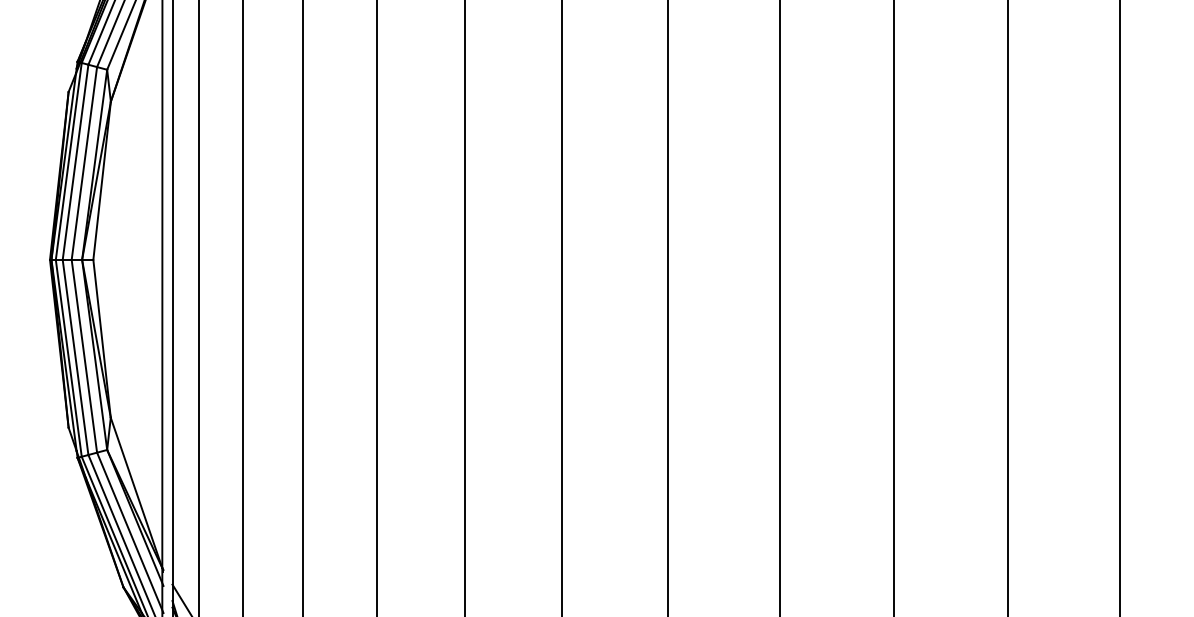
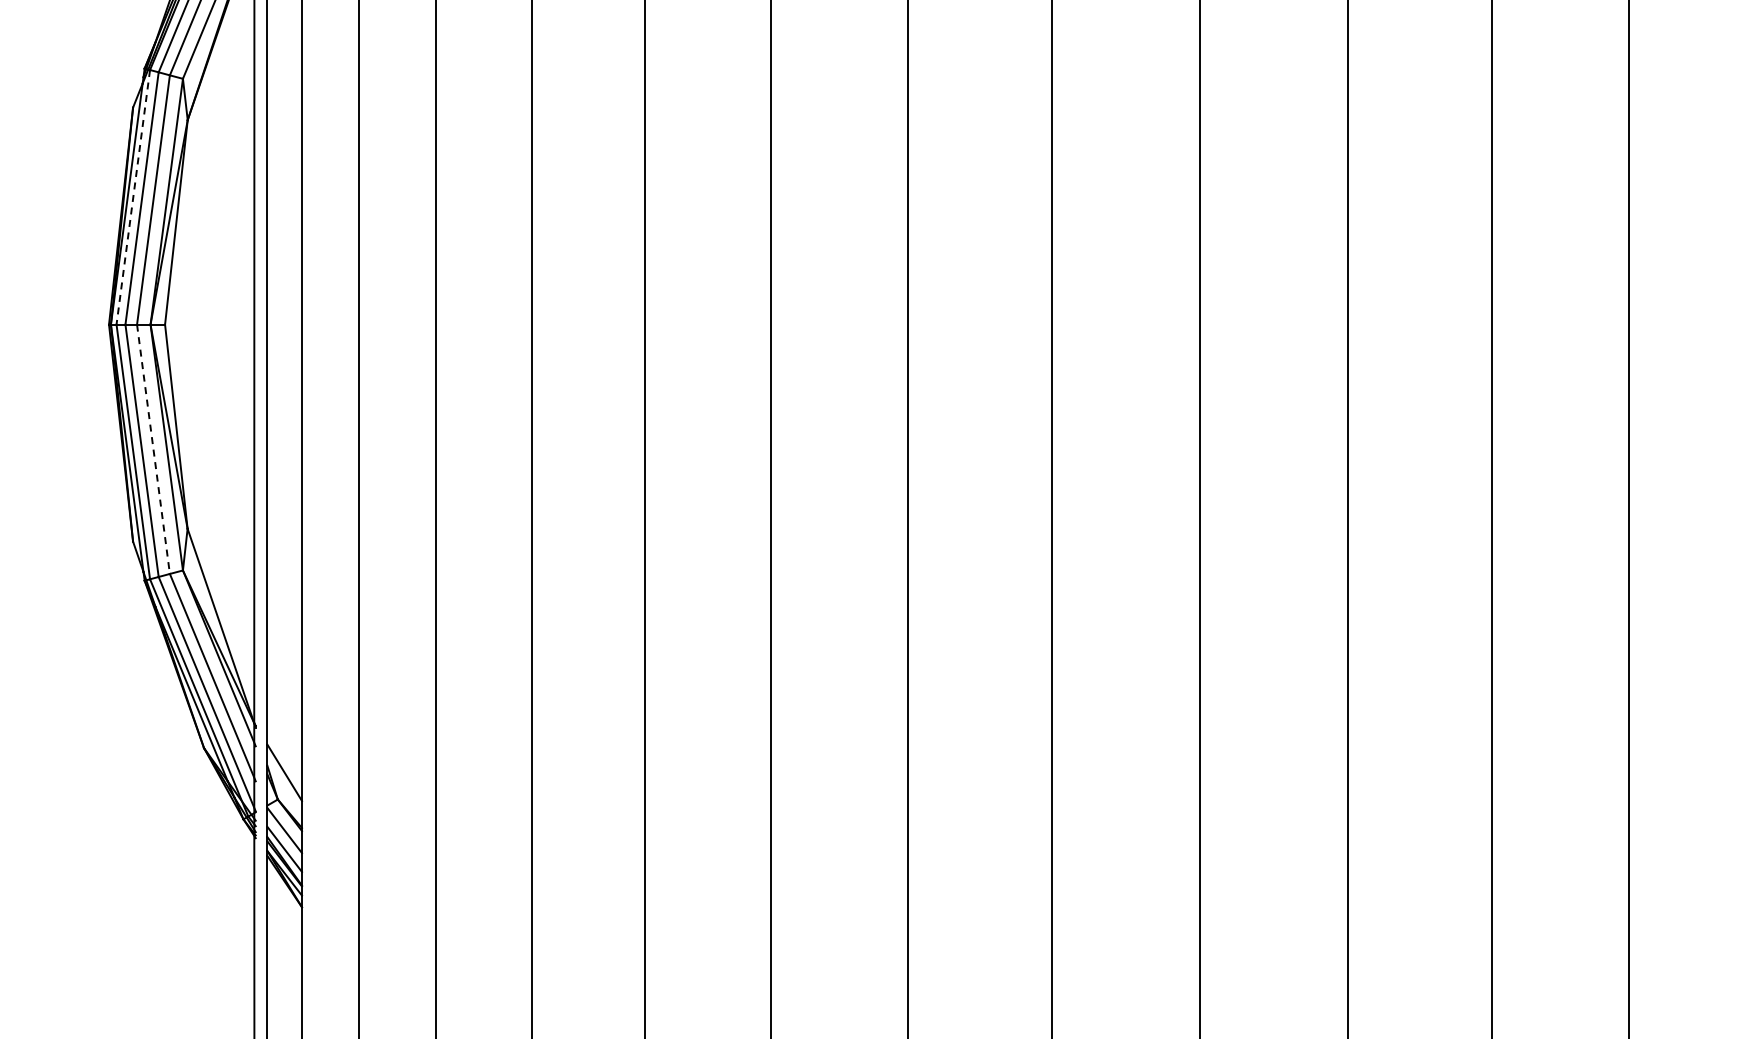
line: (68, 161) -> (133, 197), solid -> dashed
line: (84, 356) -> (153, 449), solid -> dashed

